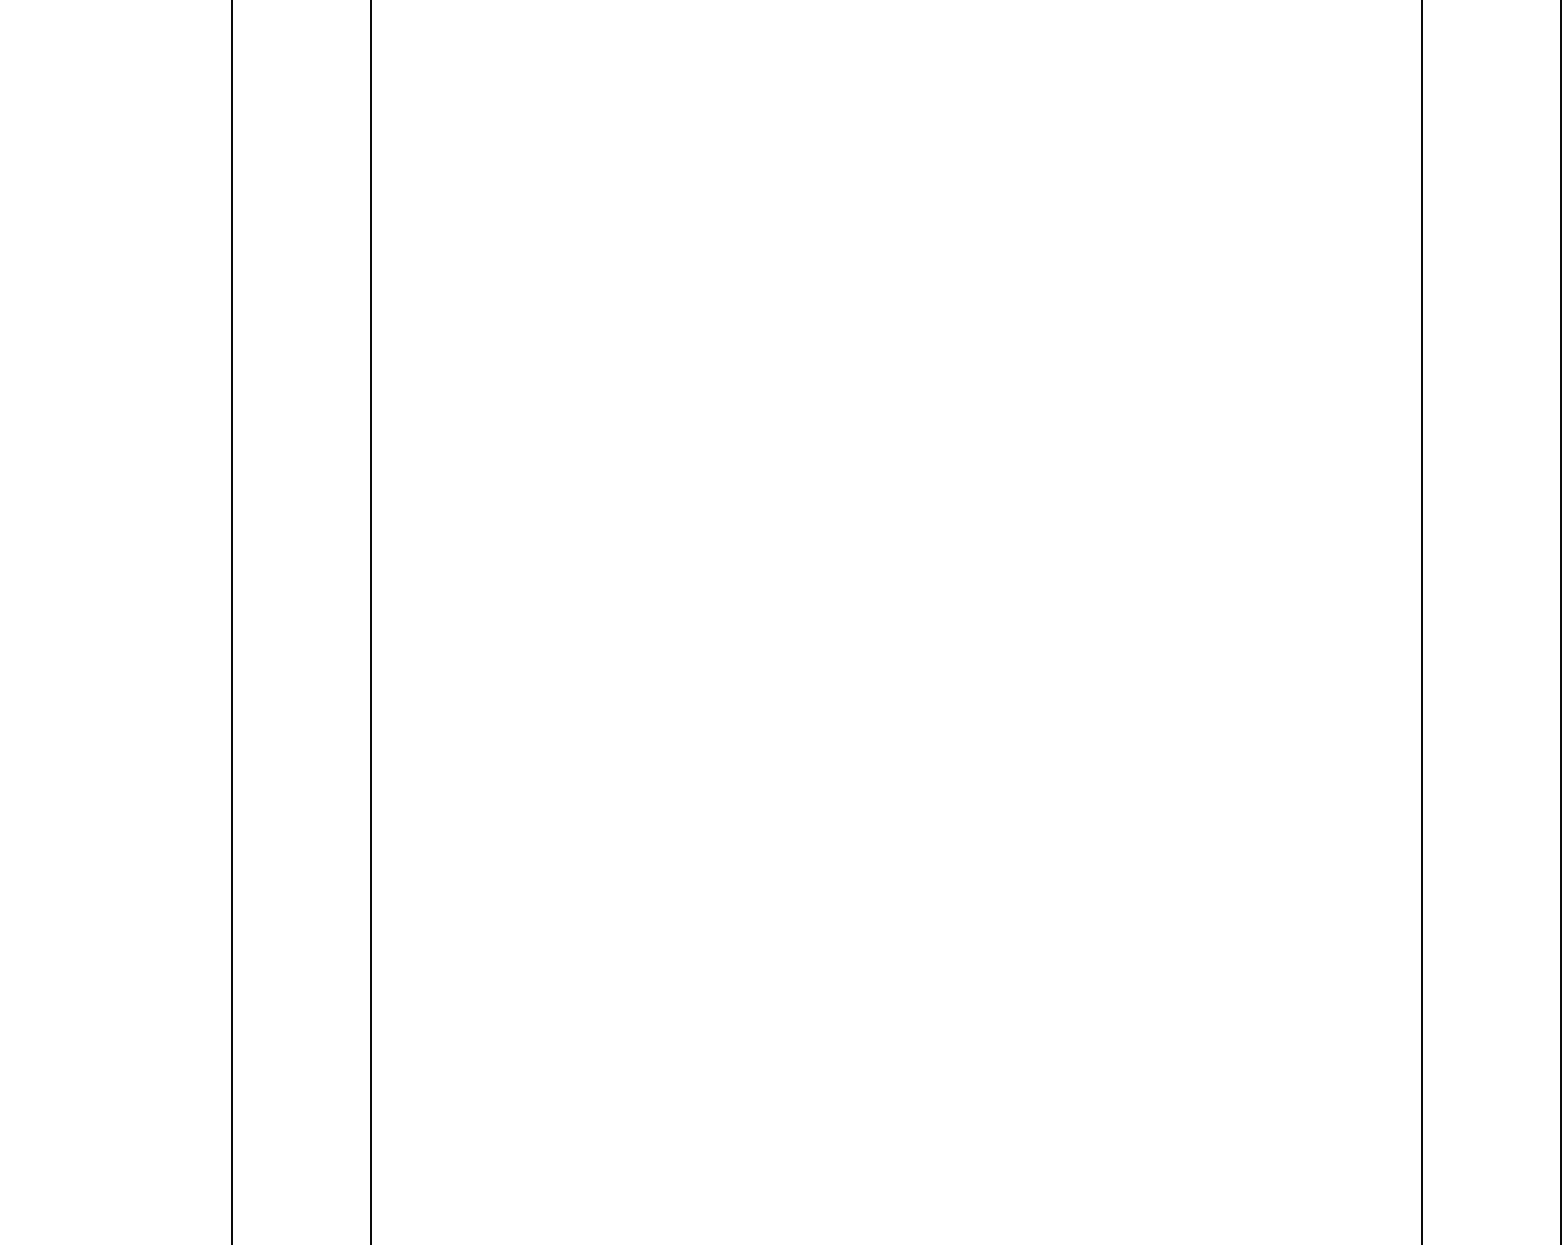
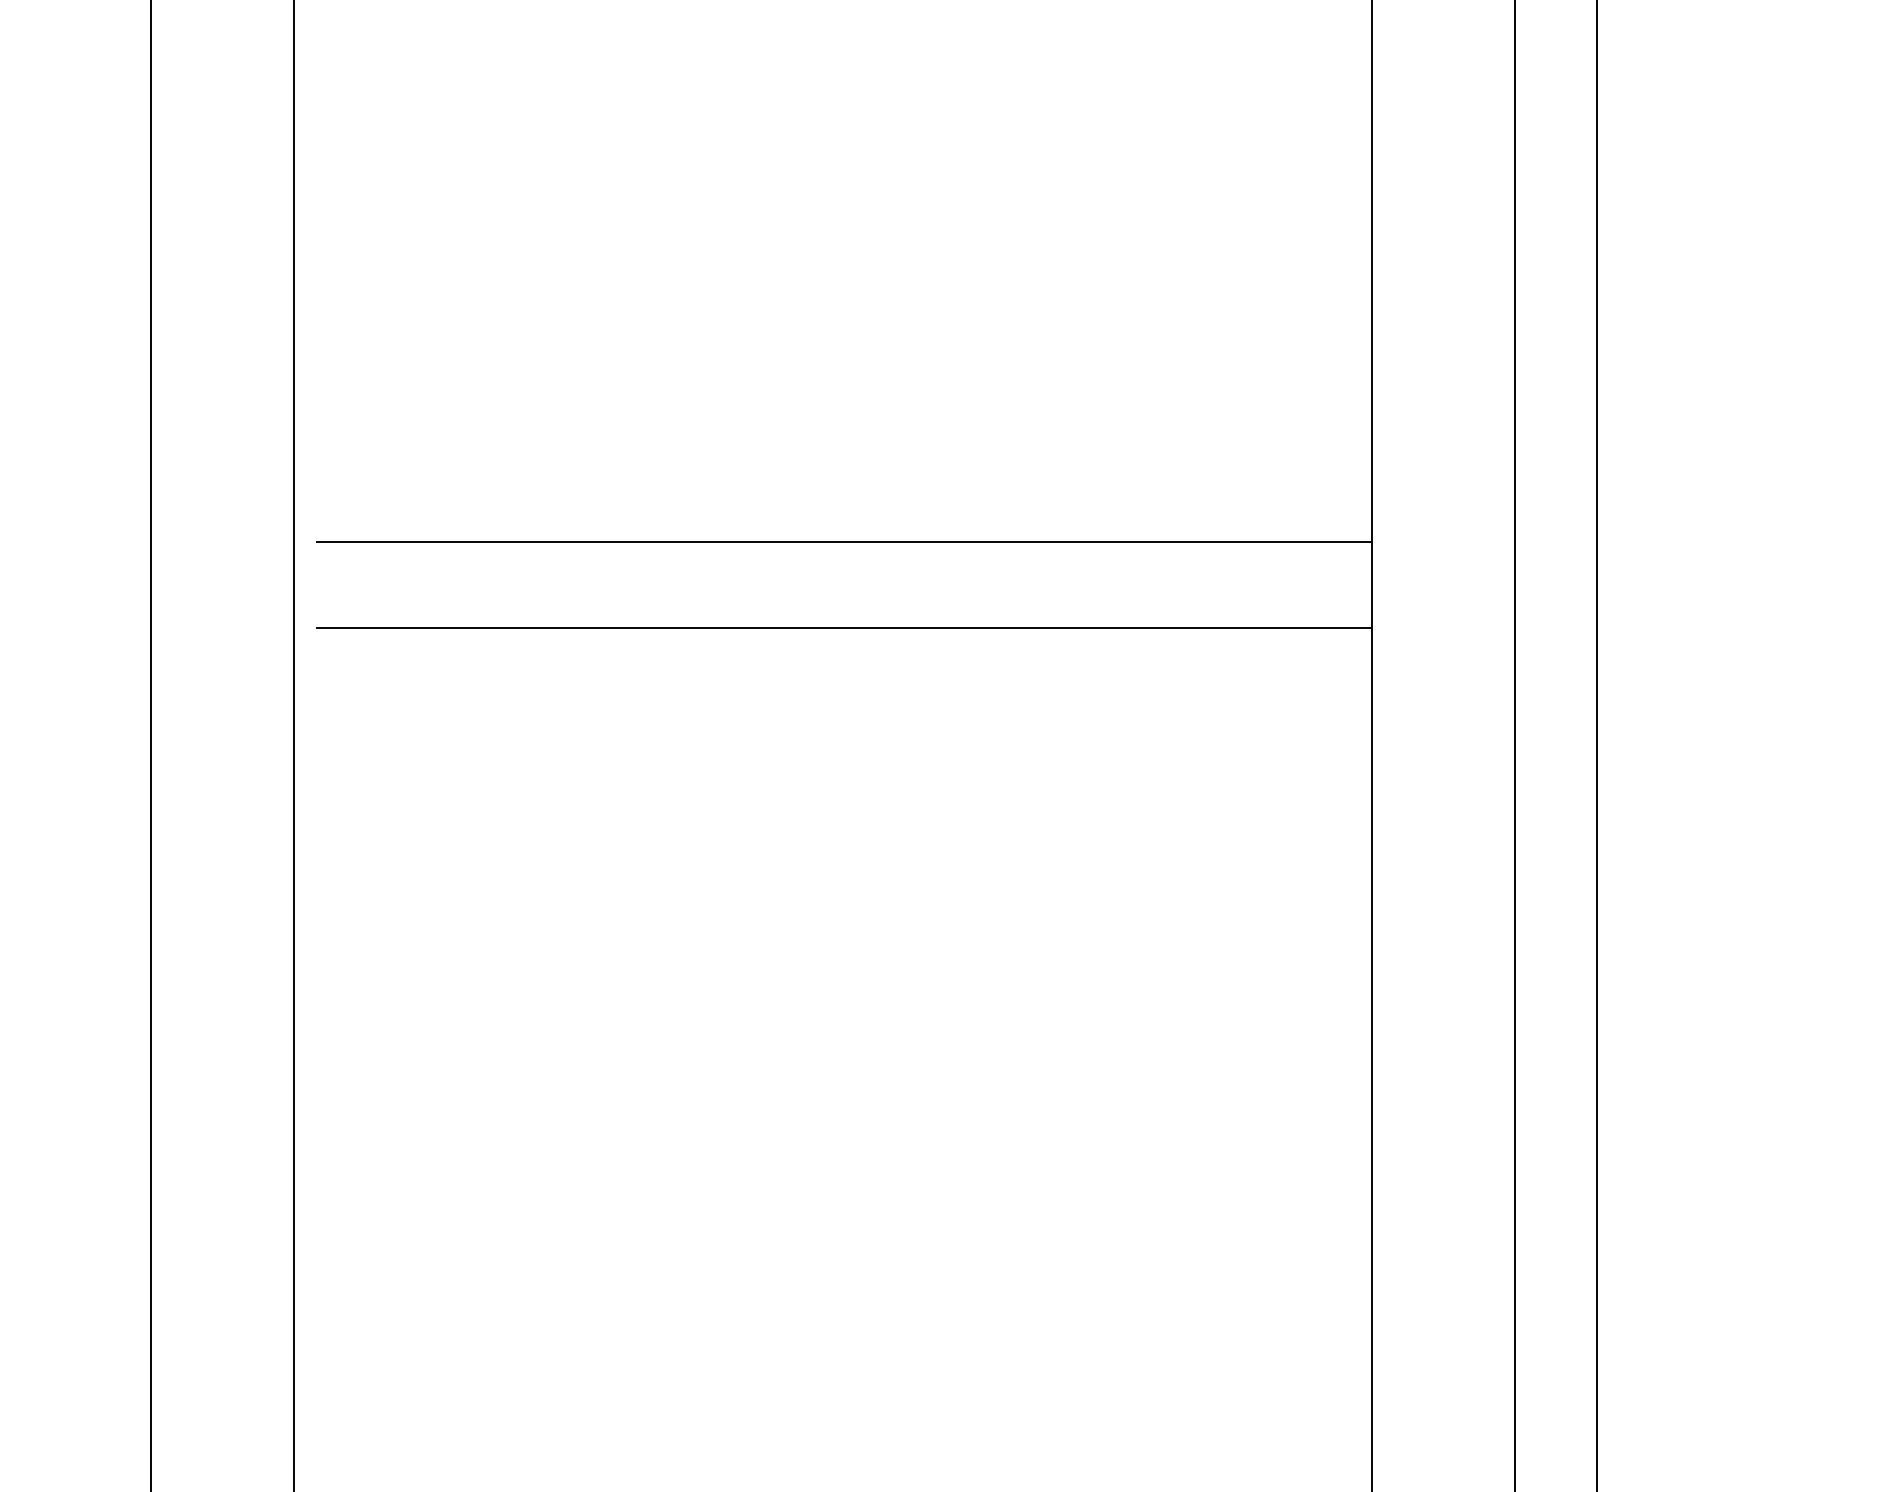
line: (907, 309) -> (844, 541), added
line: (907, 392) -> (844, 627), added

